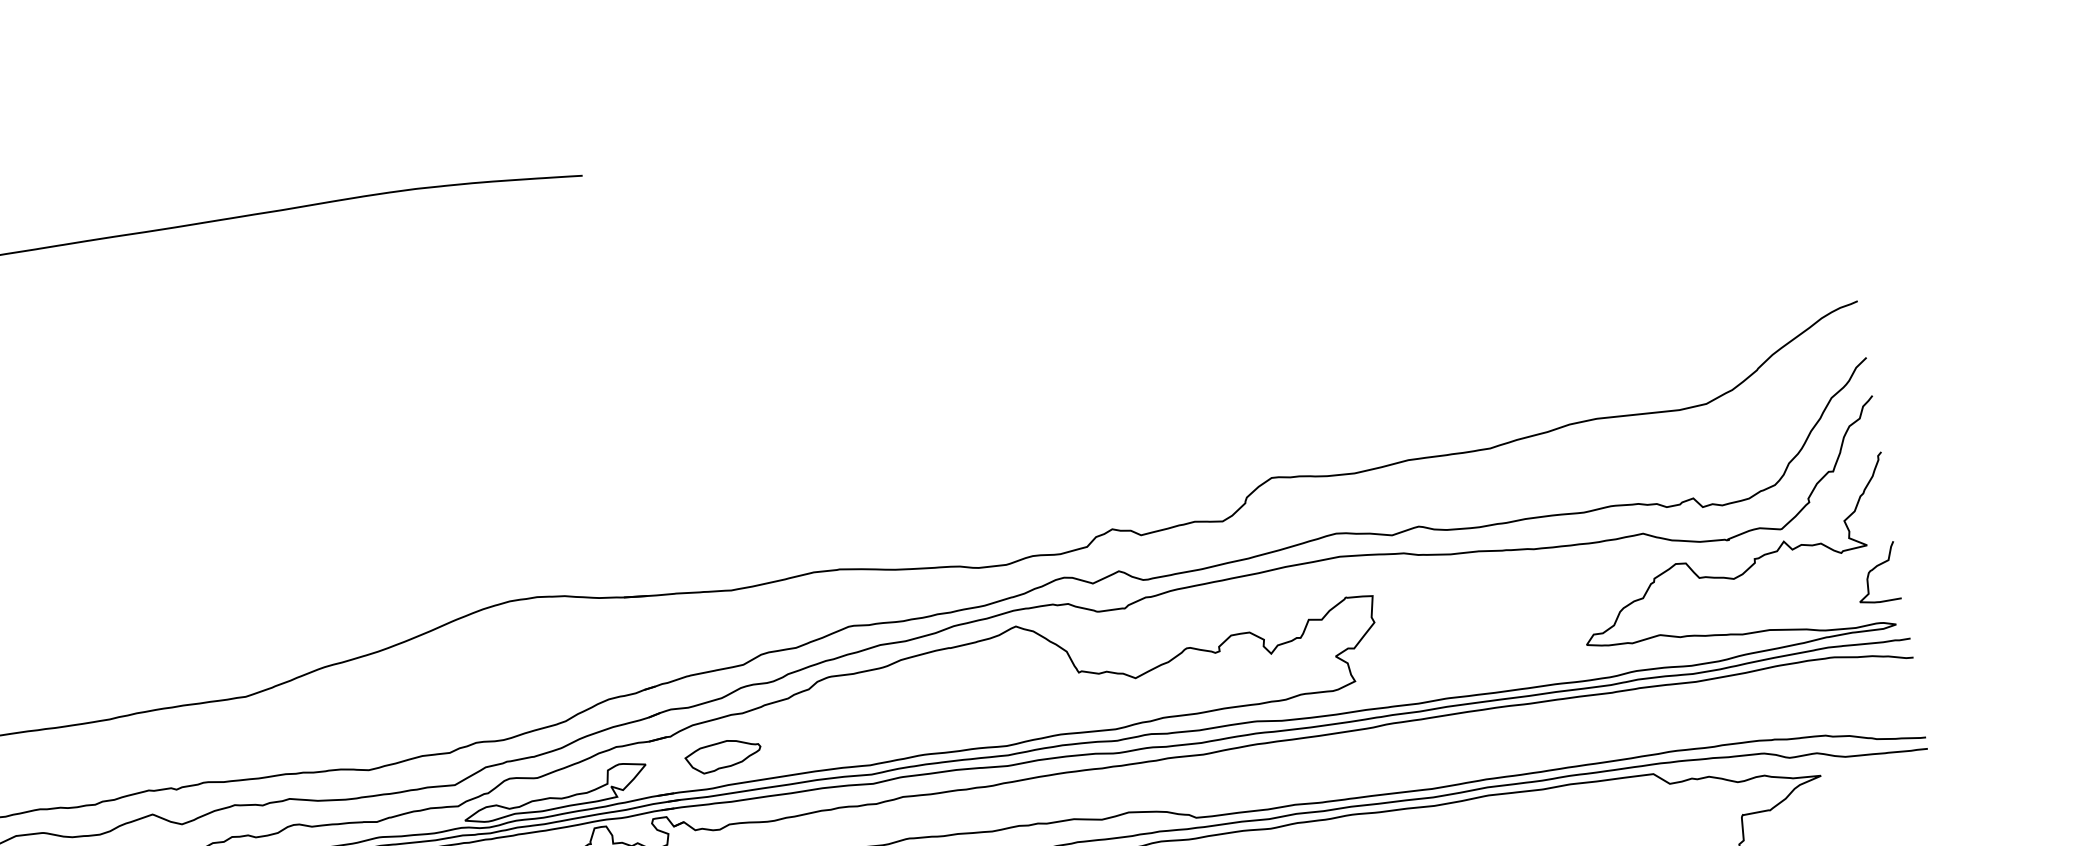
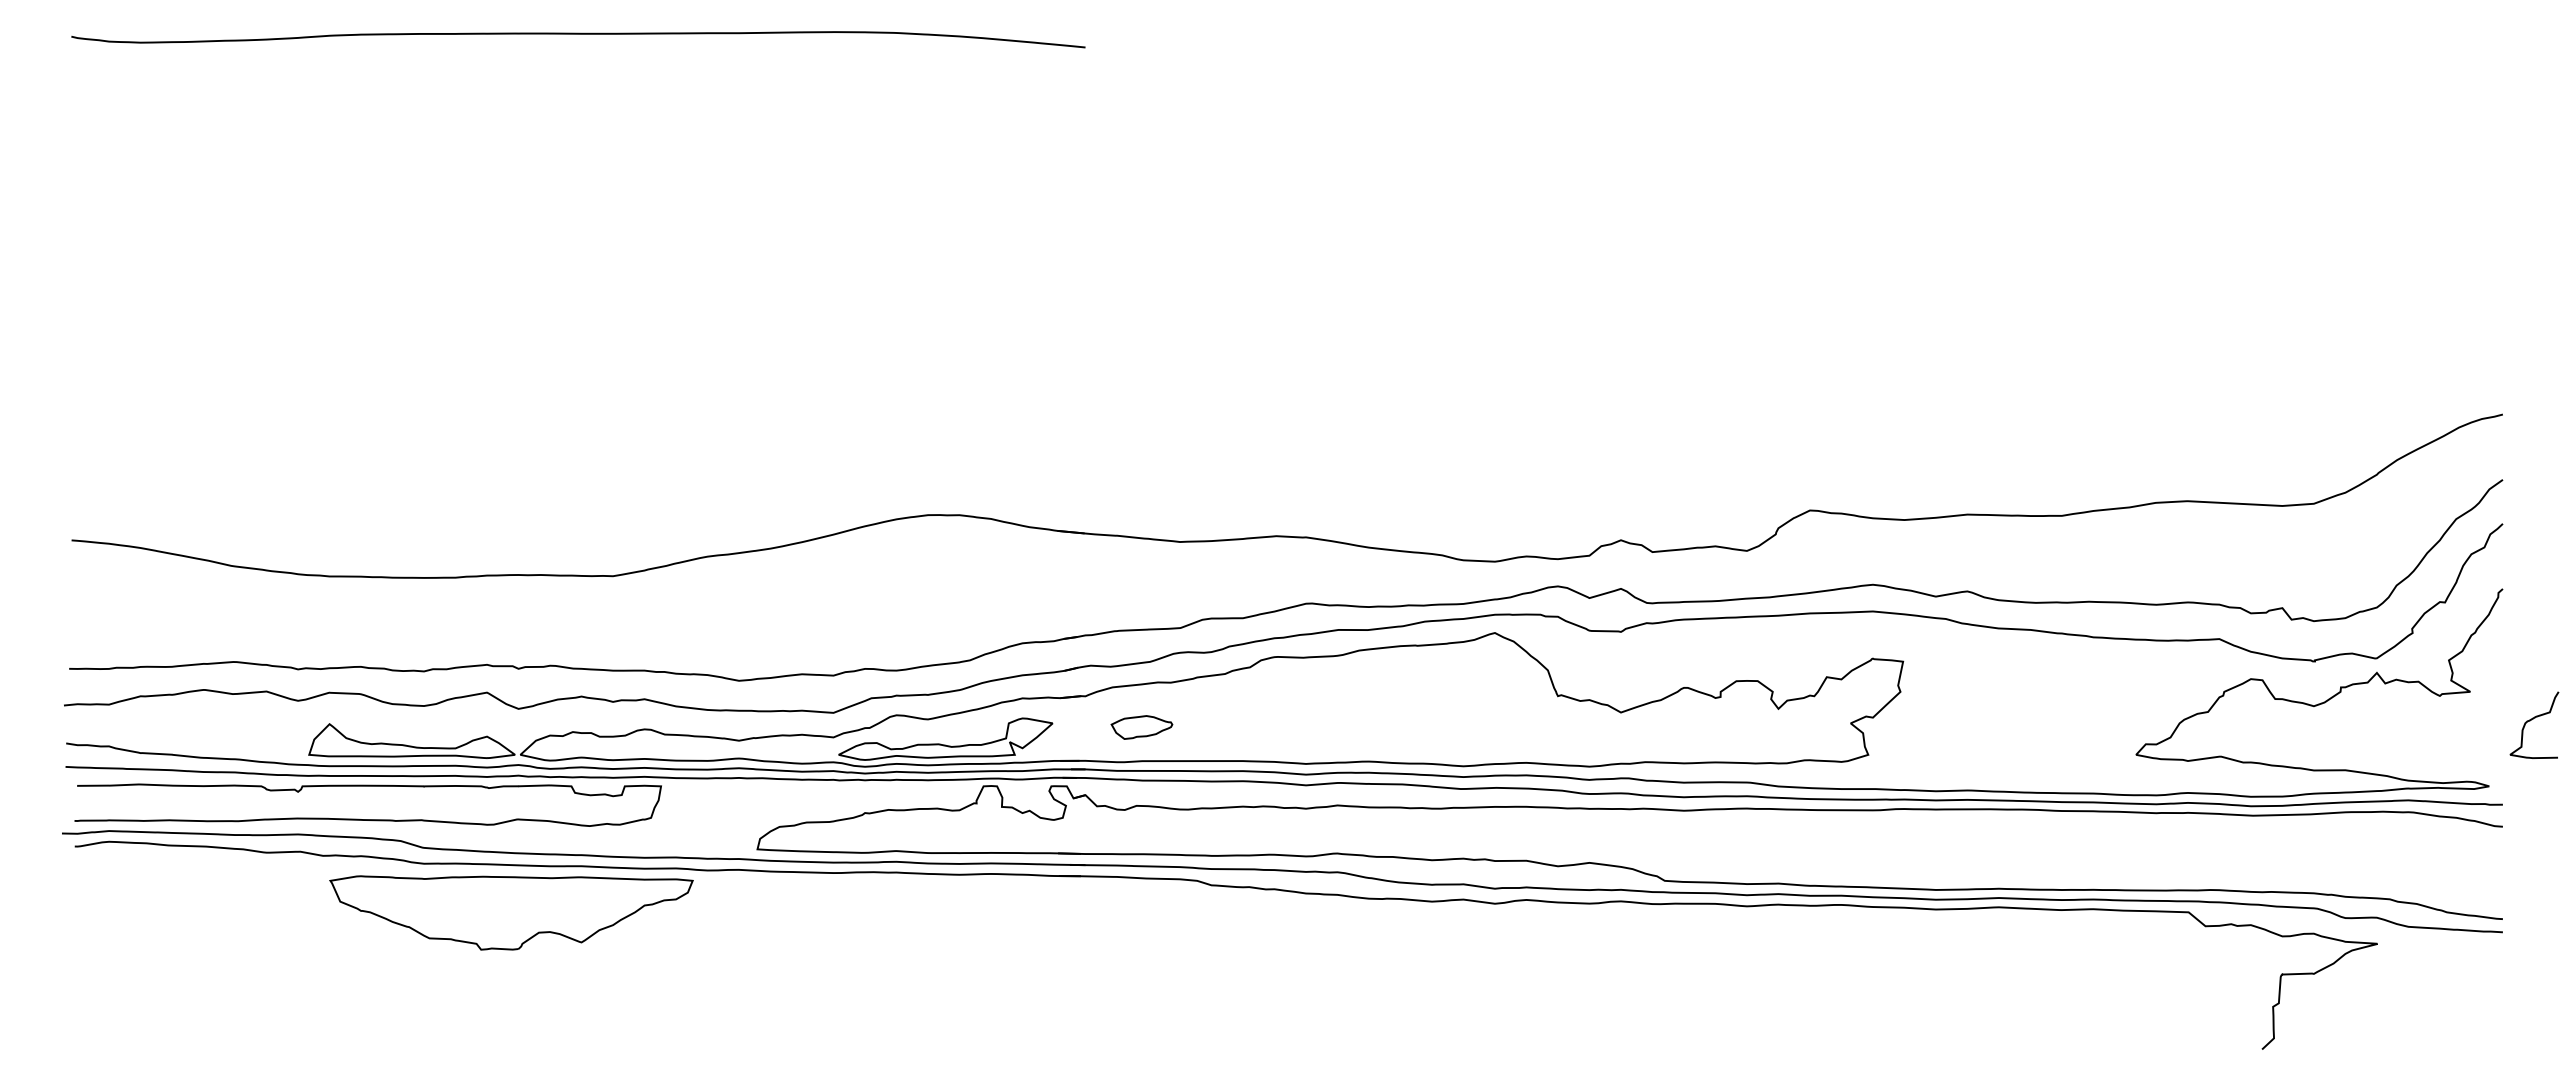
curve: (1873, 569) -> (2531, 720), moved
part: (723, 756) -> (1141, 727), size x0.7

